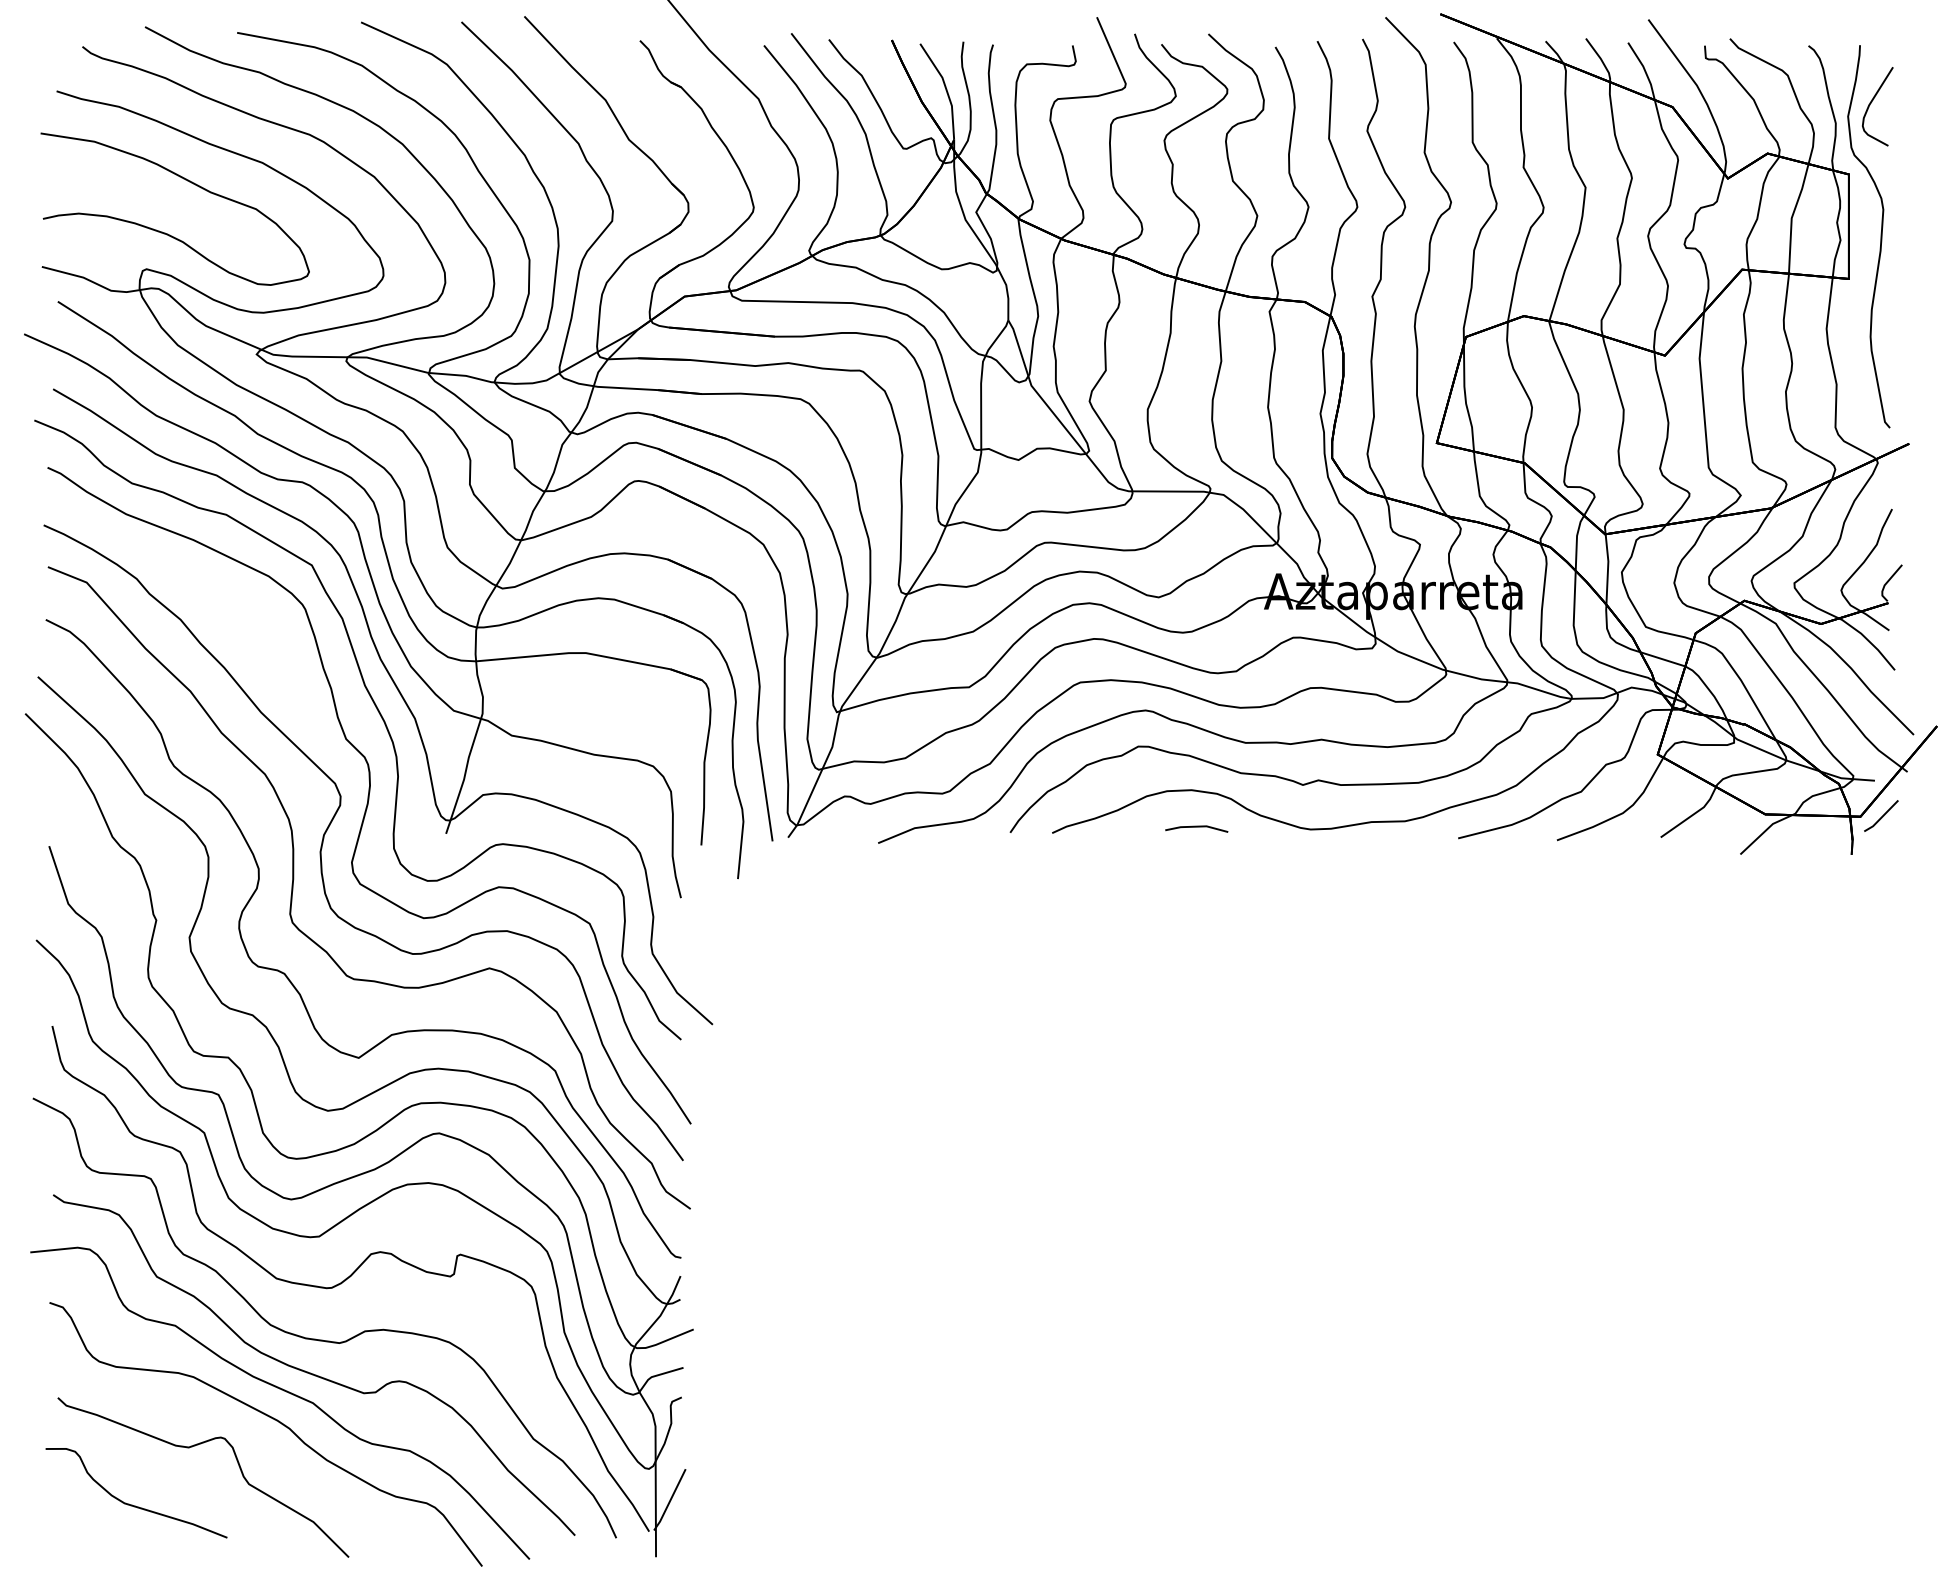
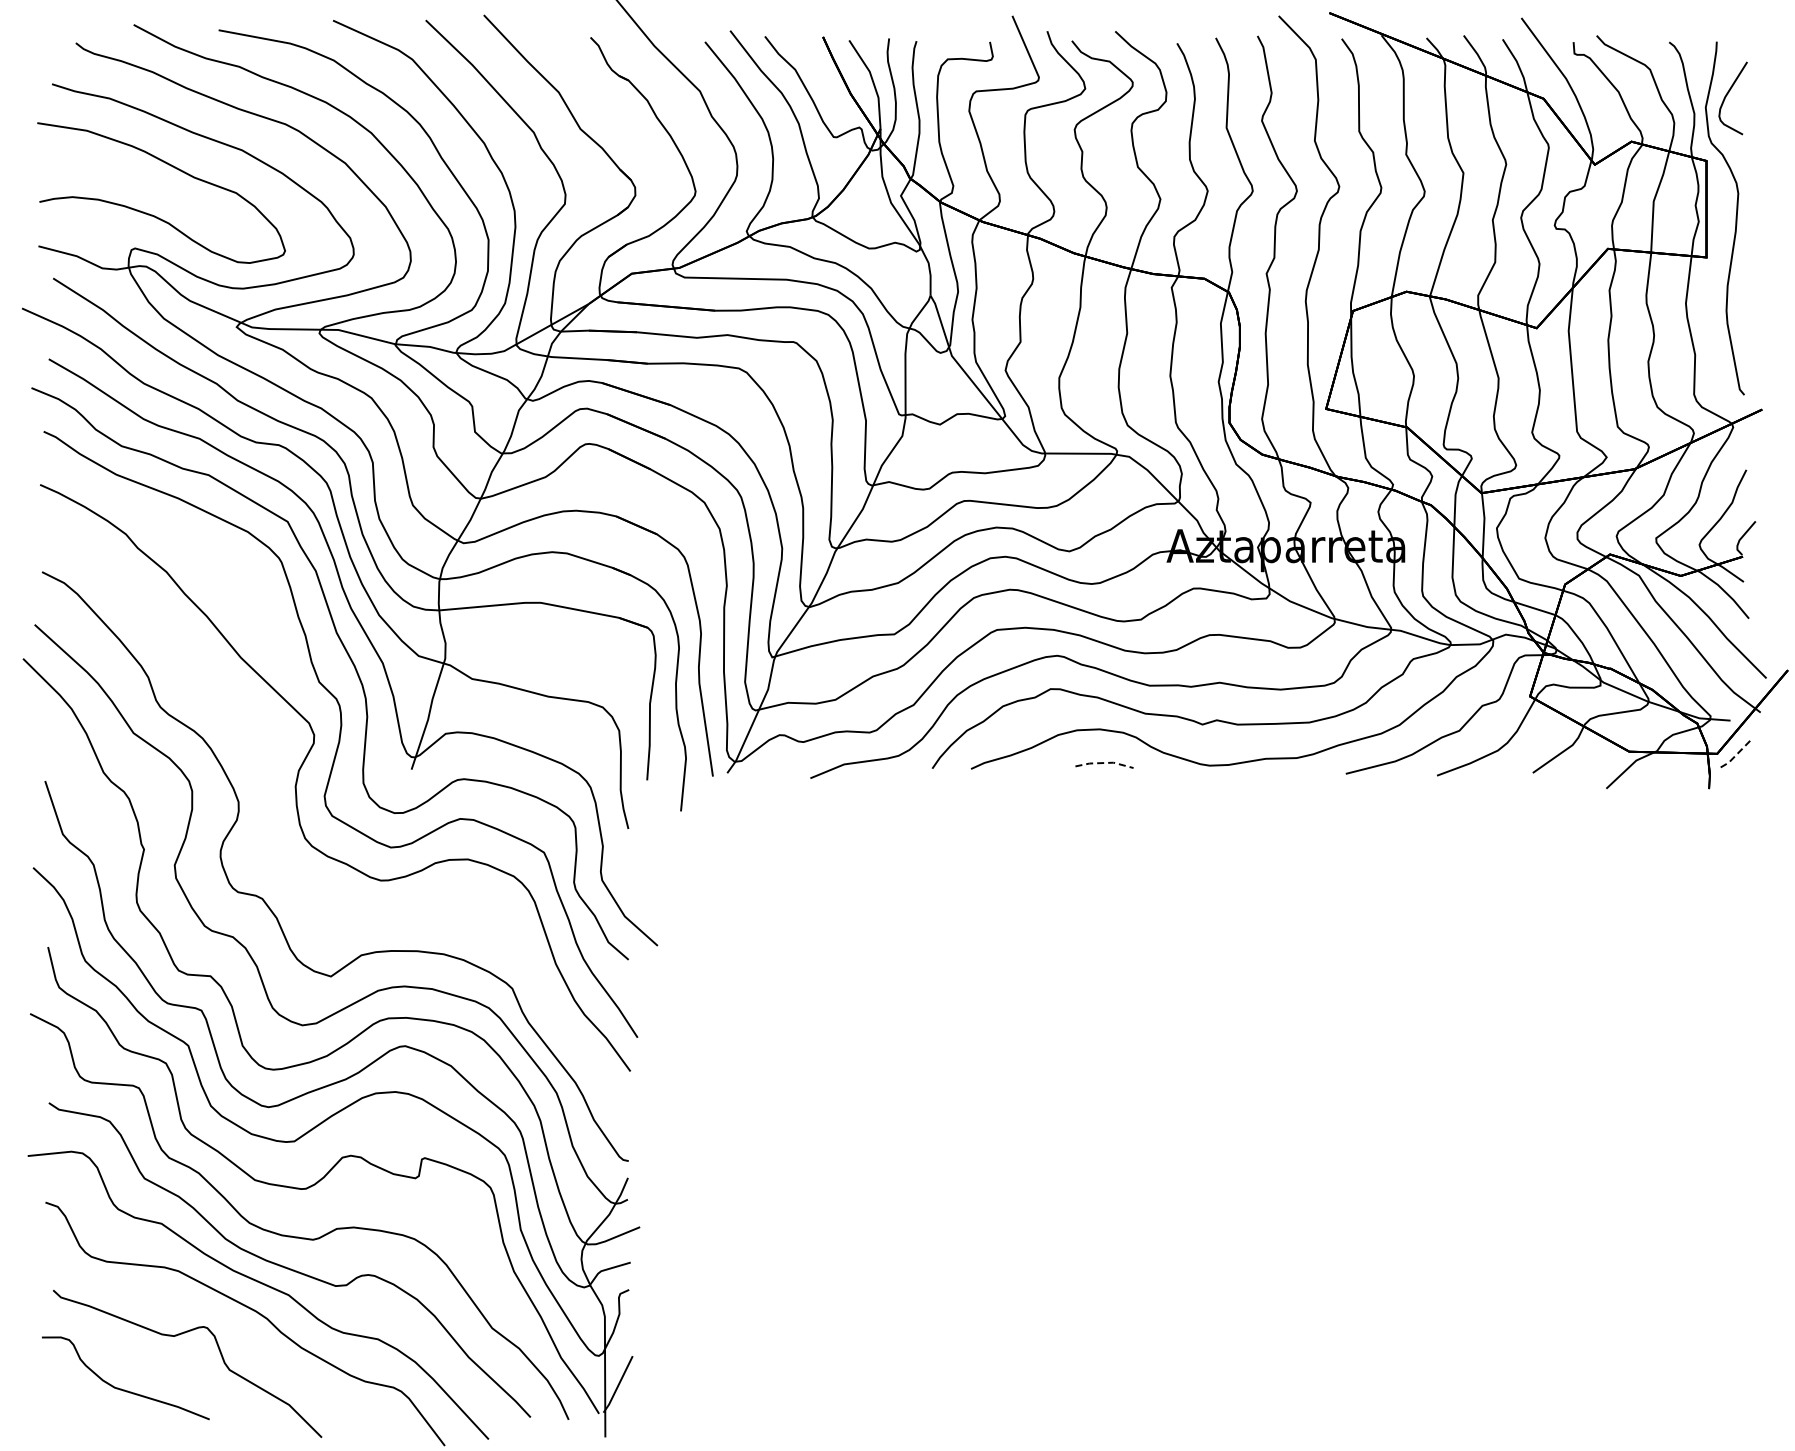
line: (1882, 817) -> (1737, 754), solid -> dashed
line: (1196, 827) -> (1104, 763), solid -> dashed
curve: (294, 882) -> (271, 814), removed

